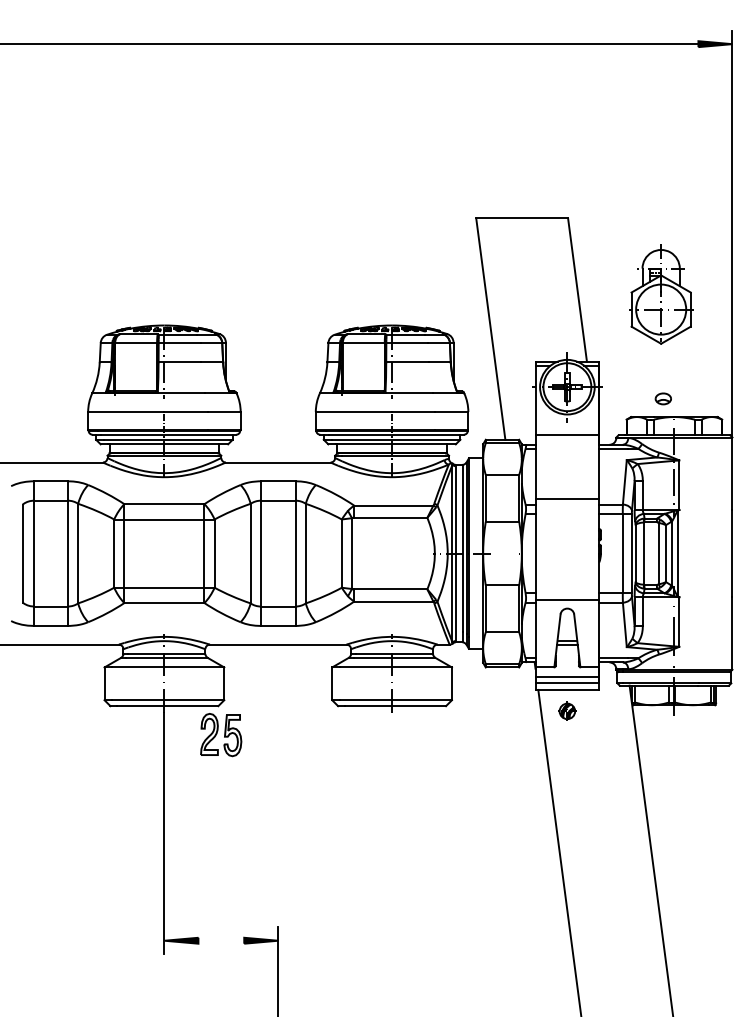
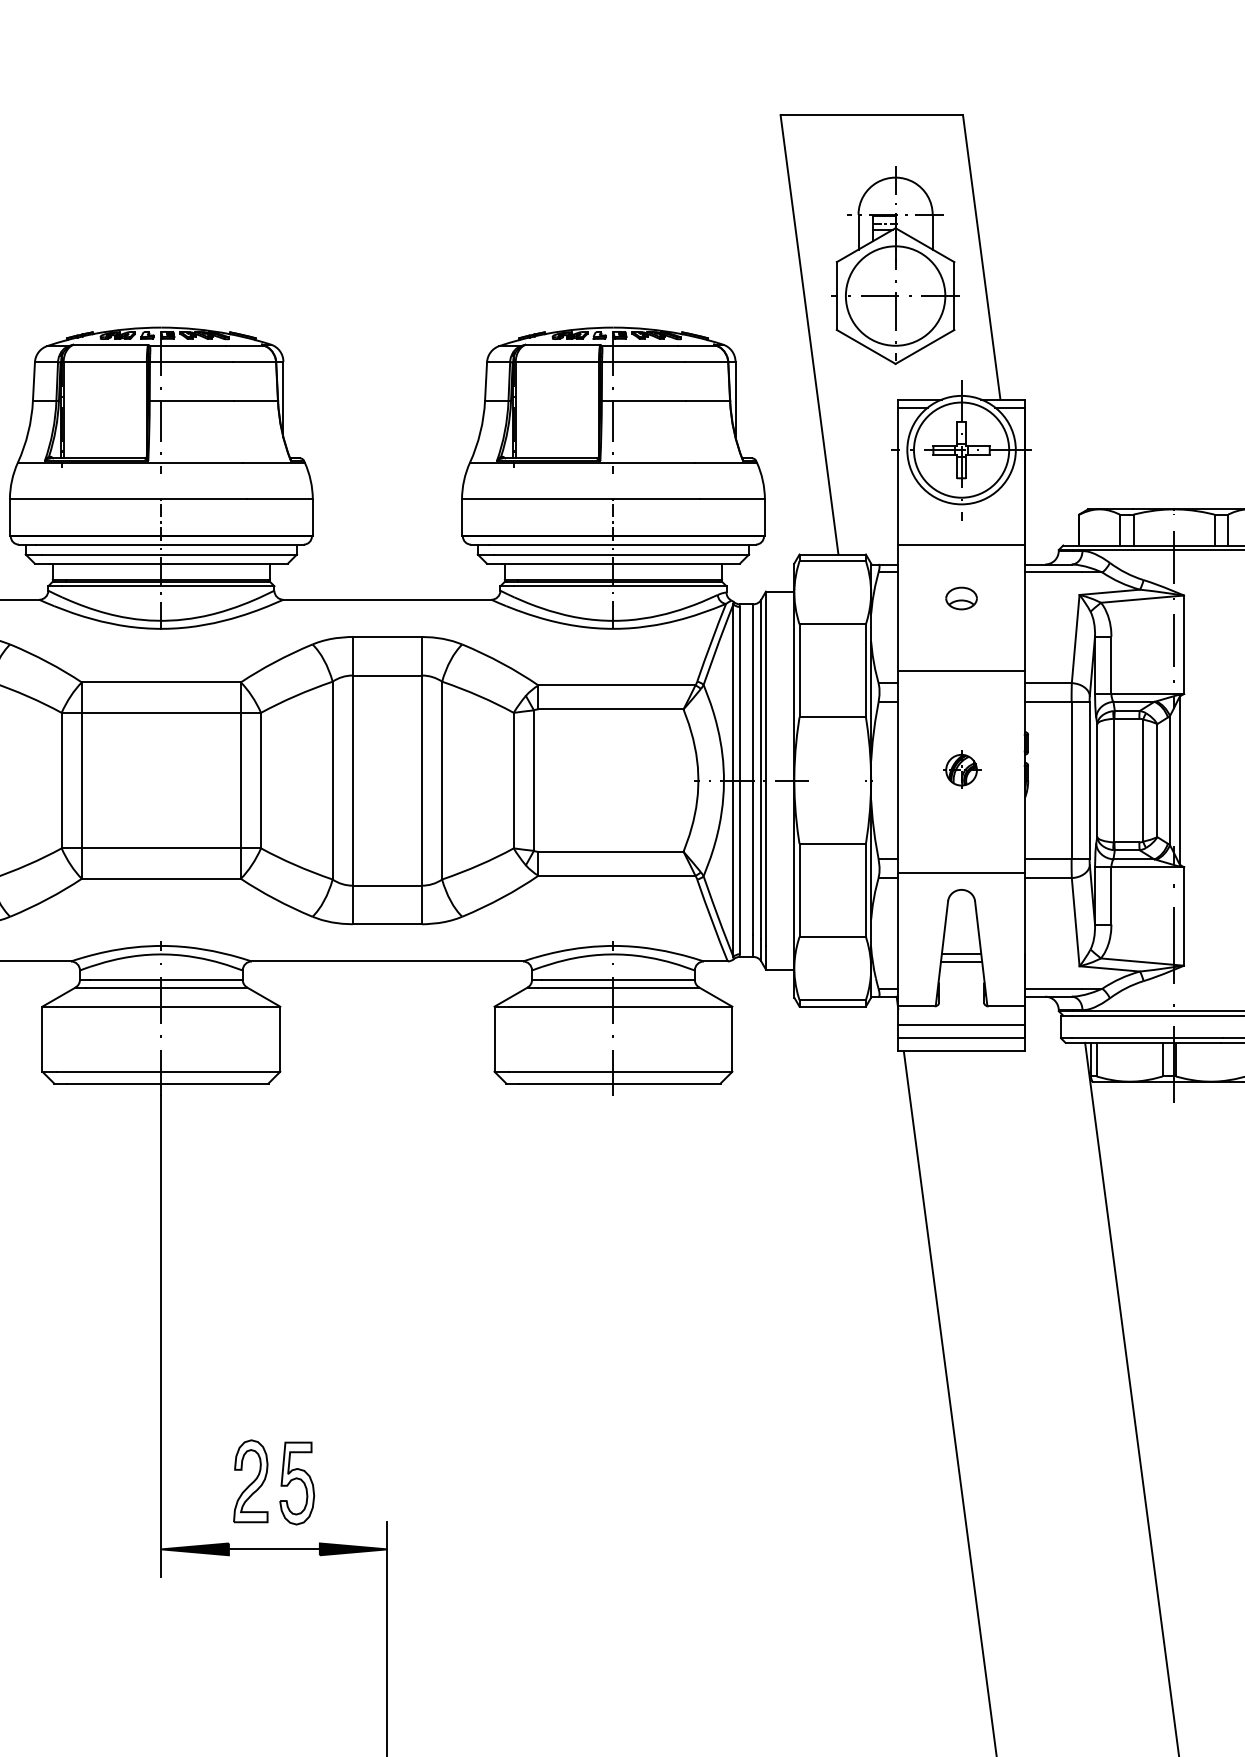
part: (661, 294) -> (896, 266), moved
part: (662, 398) -> (959, 597), moved
part: (567, 710) -> (961, 768), moved
part: (221, 735) -> (274, 1483), moved
line: (221, 940) -> (274, 1548), added

